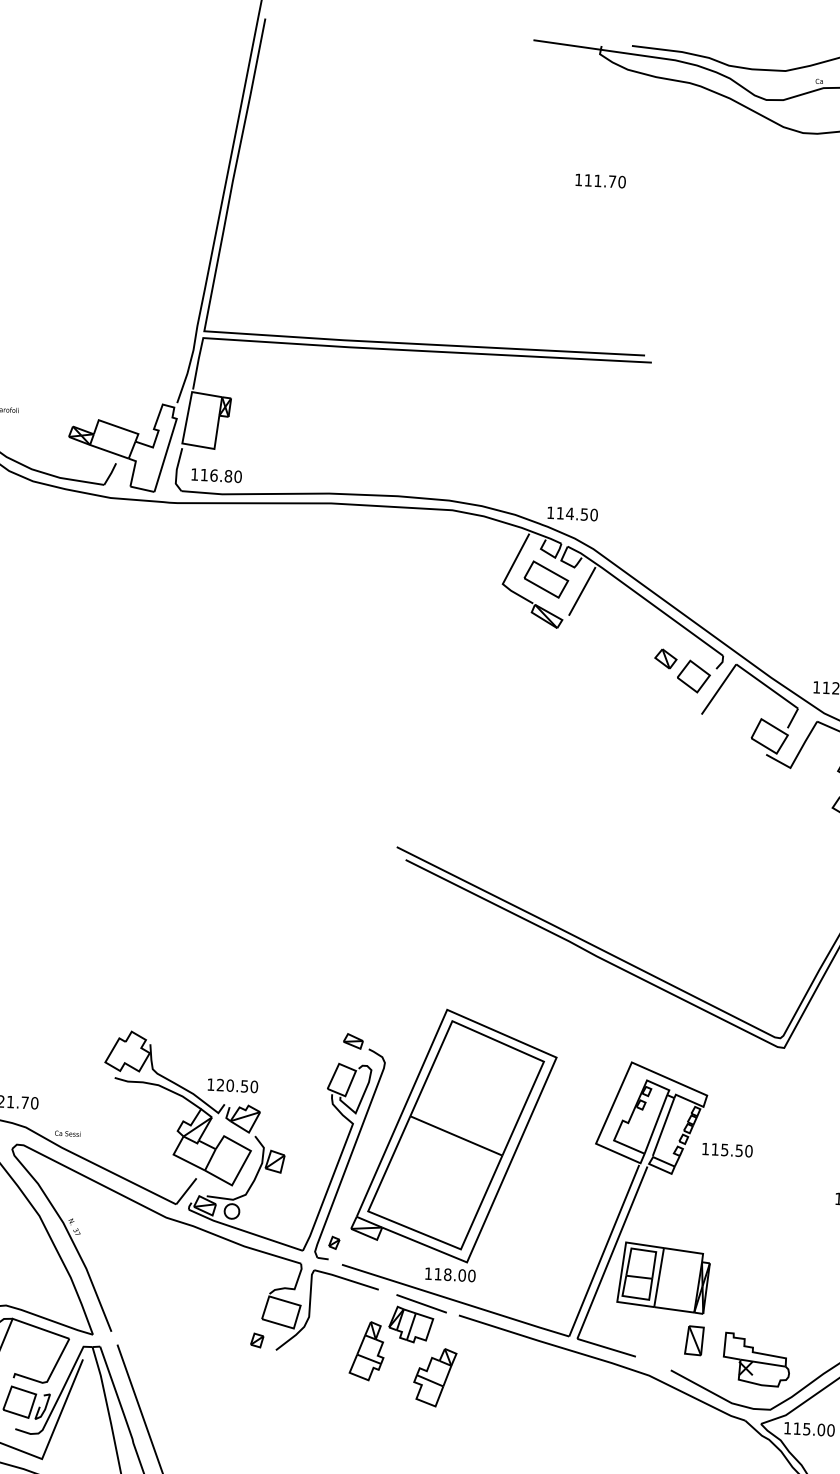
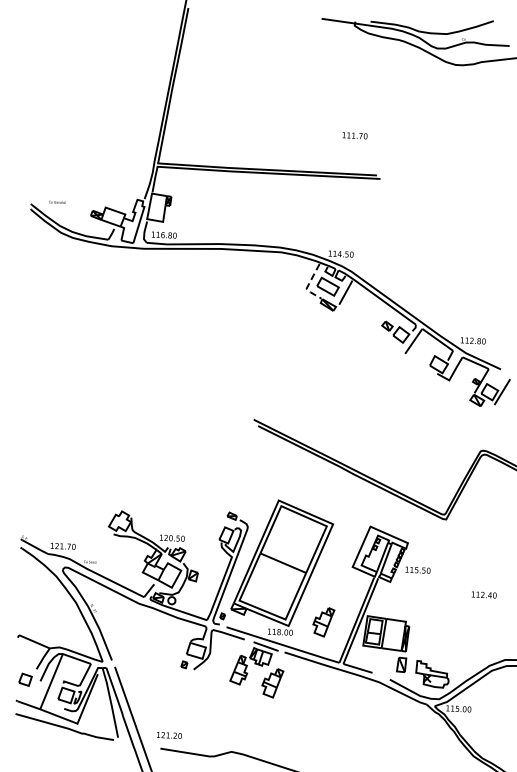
text: (599, 180) -> (354, 135), moved
line: (507, 577) -> (308, 285), solid -> dashed
part: (537, 1255) -> (323, 622), added

